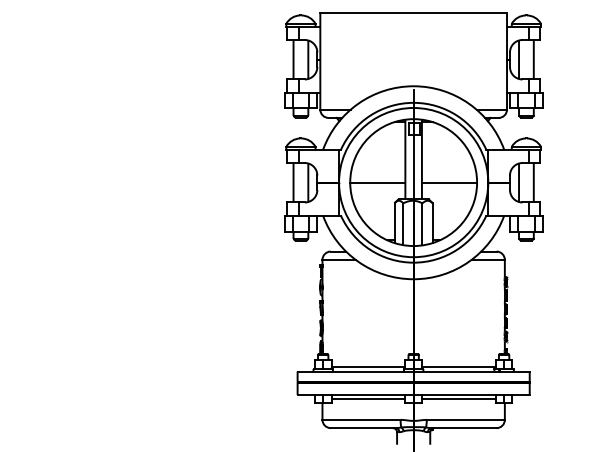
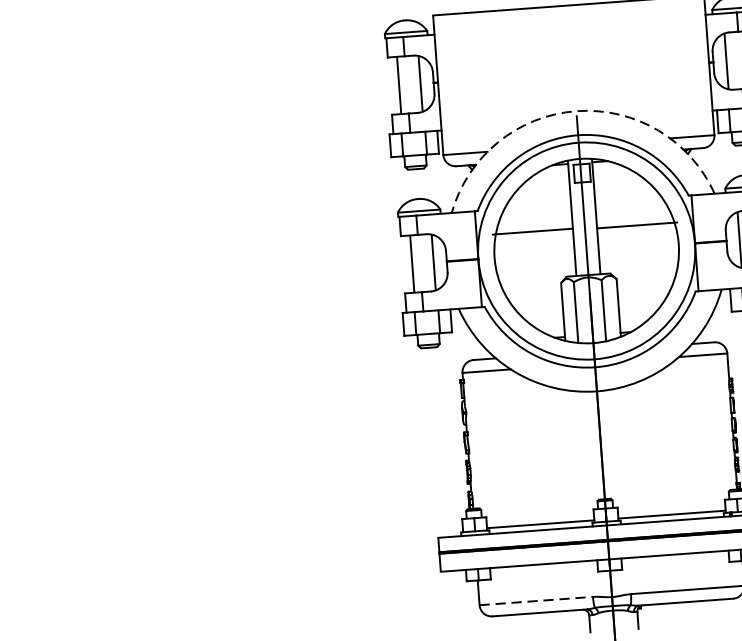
arc: (413, 86) -> (576, 111), solid -> dashed
line: (377, 182) -> (532, 231), moved
line: (449, 182) -> (637, 225), moved
line: (368, 399) -> (544, 570), removed
line: (458, 399) -> (674, 561), removed
line: (362, 419) -> (537, 600), solid -> dashed

